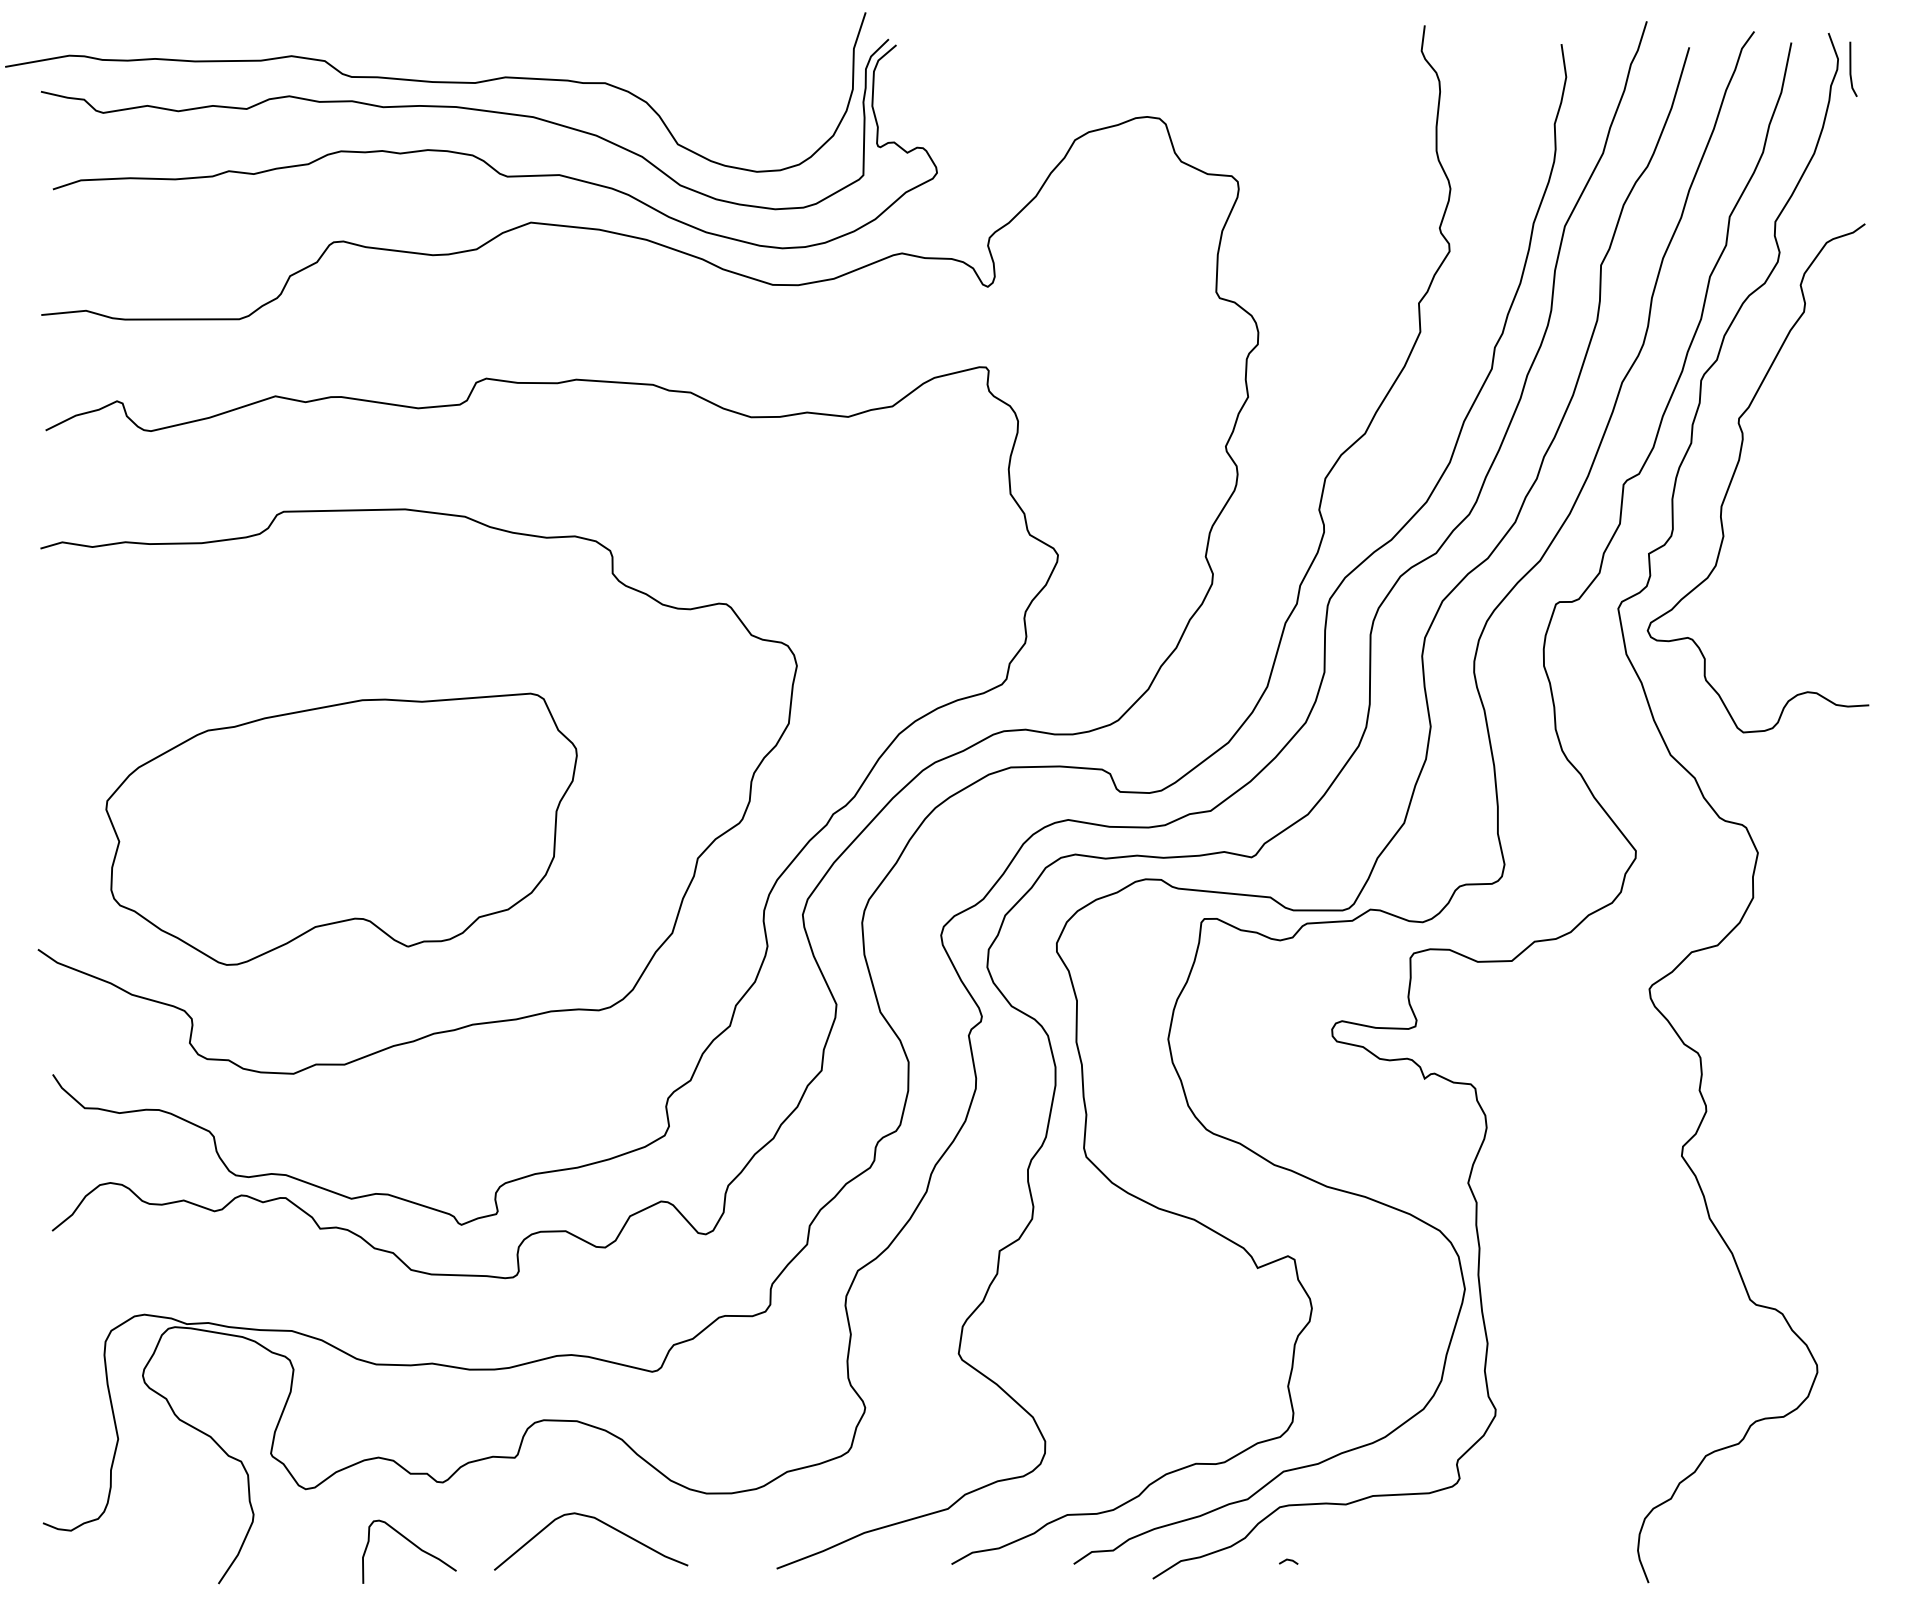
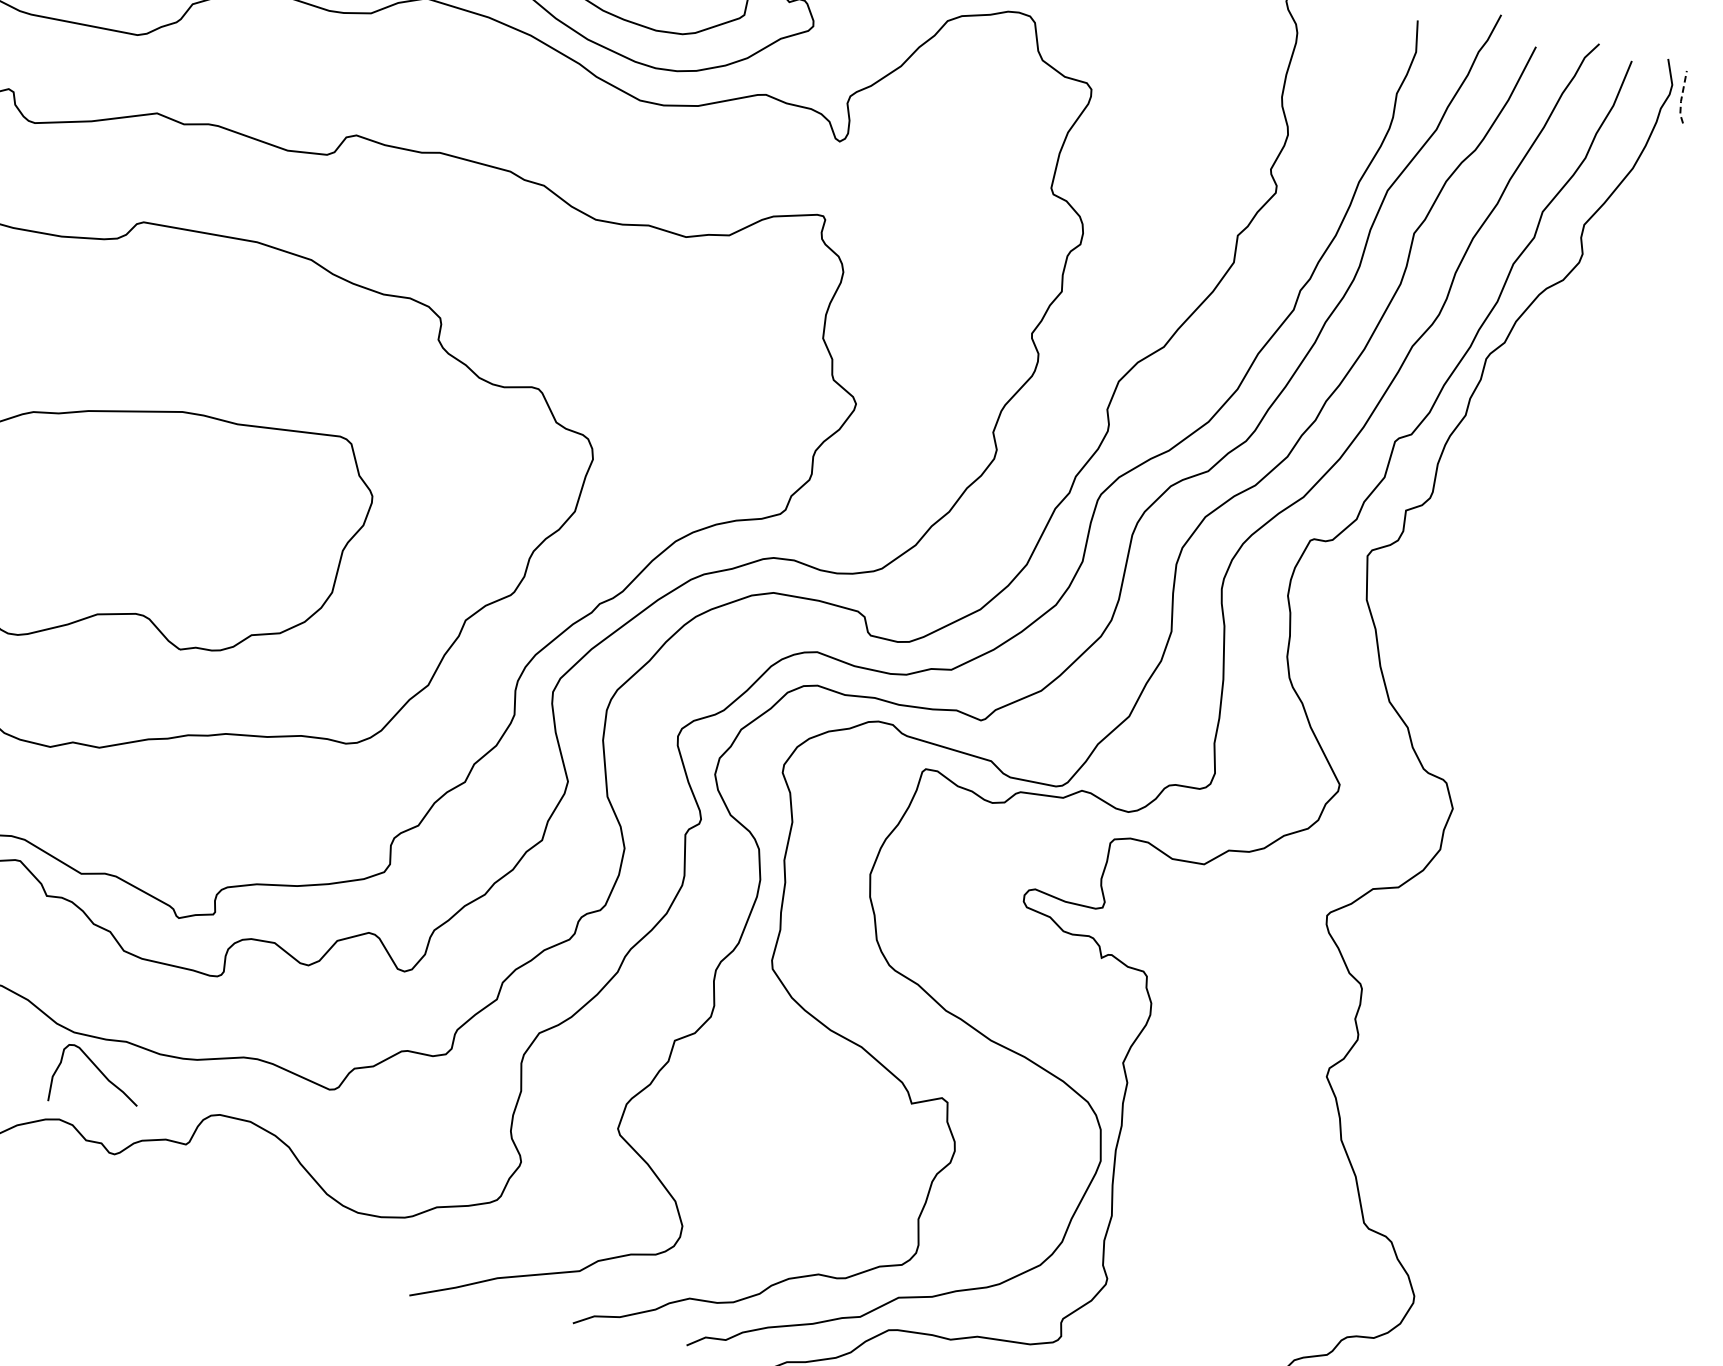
line: (1850, 70) -> (1681, 97), solid -> dashed
curve: (1736, 470) -> (1502, 449), removed
curve: (600, 1522) -> (253, 1220), removed
curve: (413, 1545) -> (101, 1074), moved

